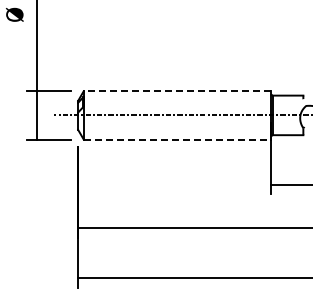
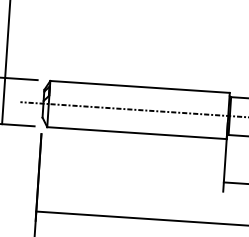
line: (177, 91) -> (140, 87), dashed -> solid
line: (177, 139) -> (137, 133), dashed -> solid

